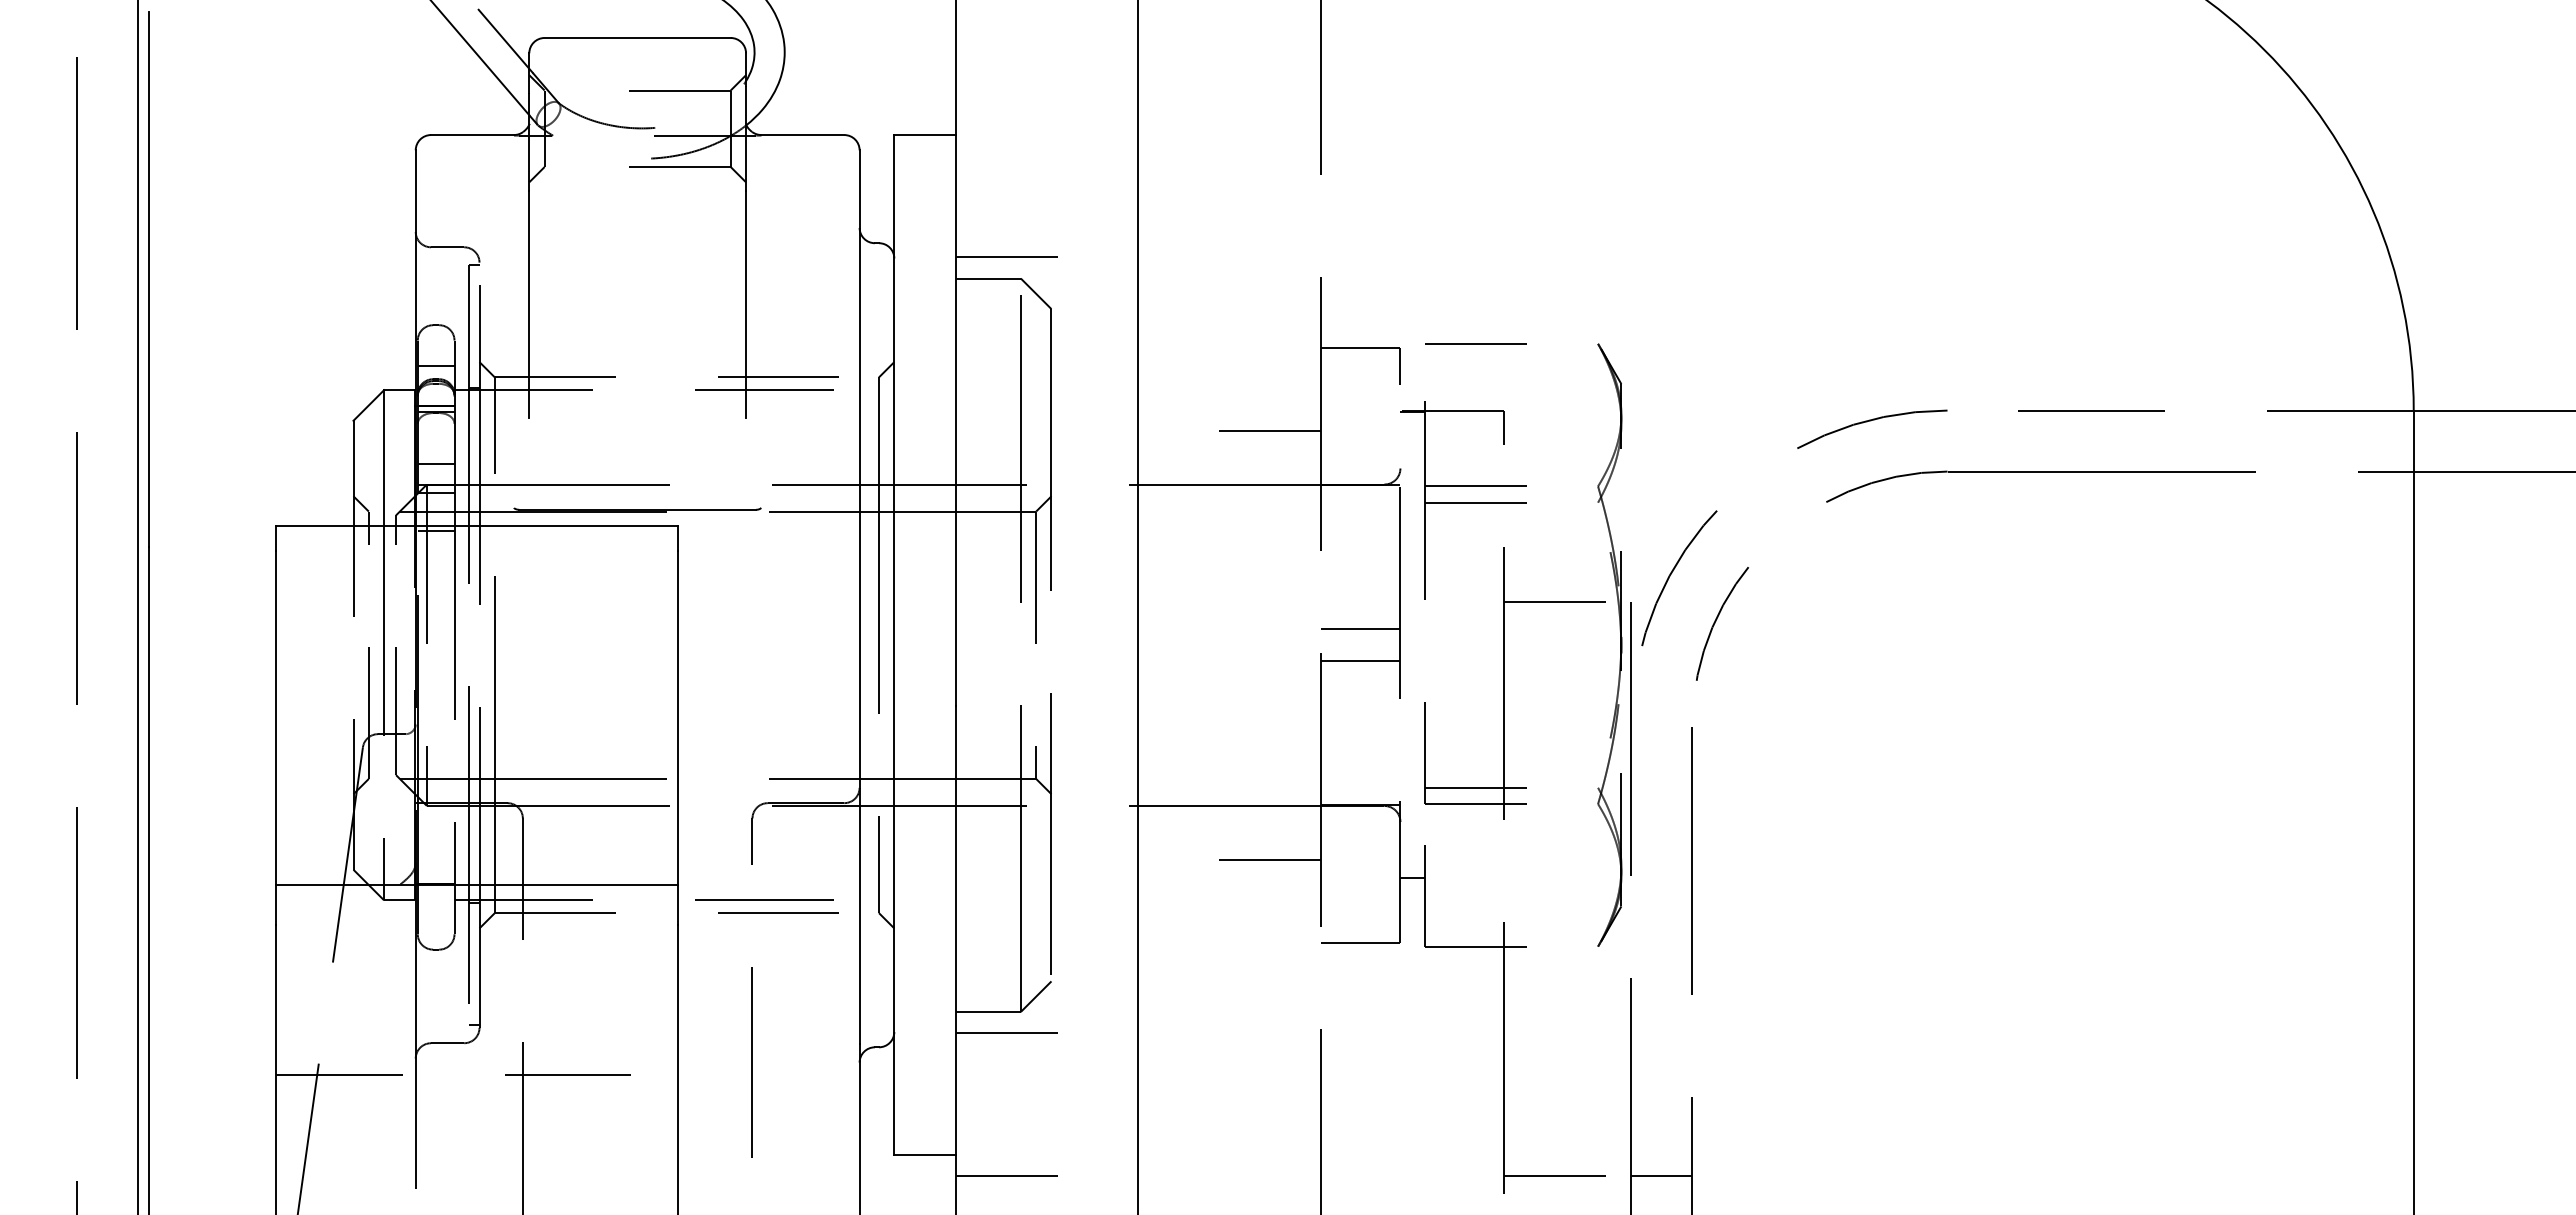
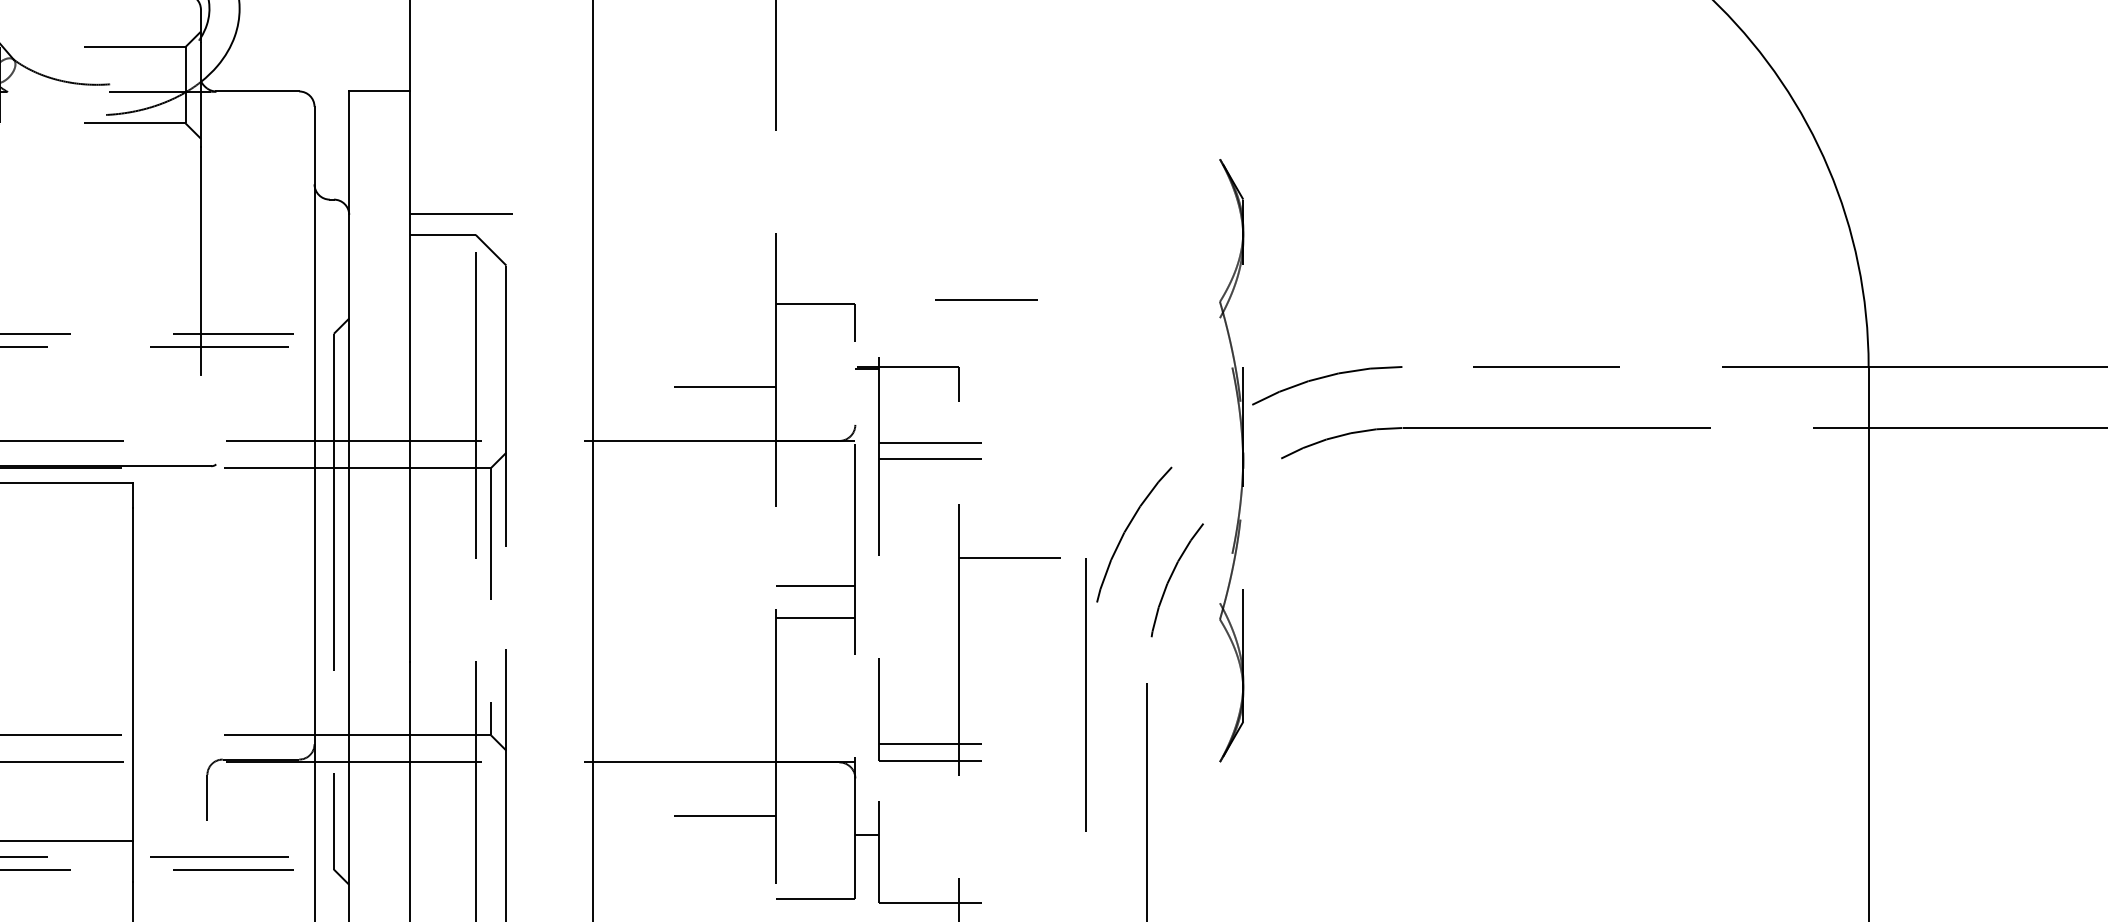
line: (1475, 343) -> (986, 299), moved
part: (1620, 644) -> (1242, 459), moved

